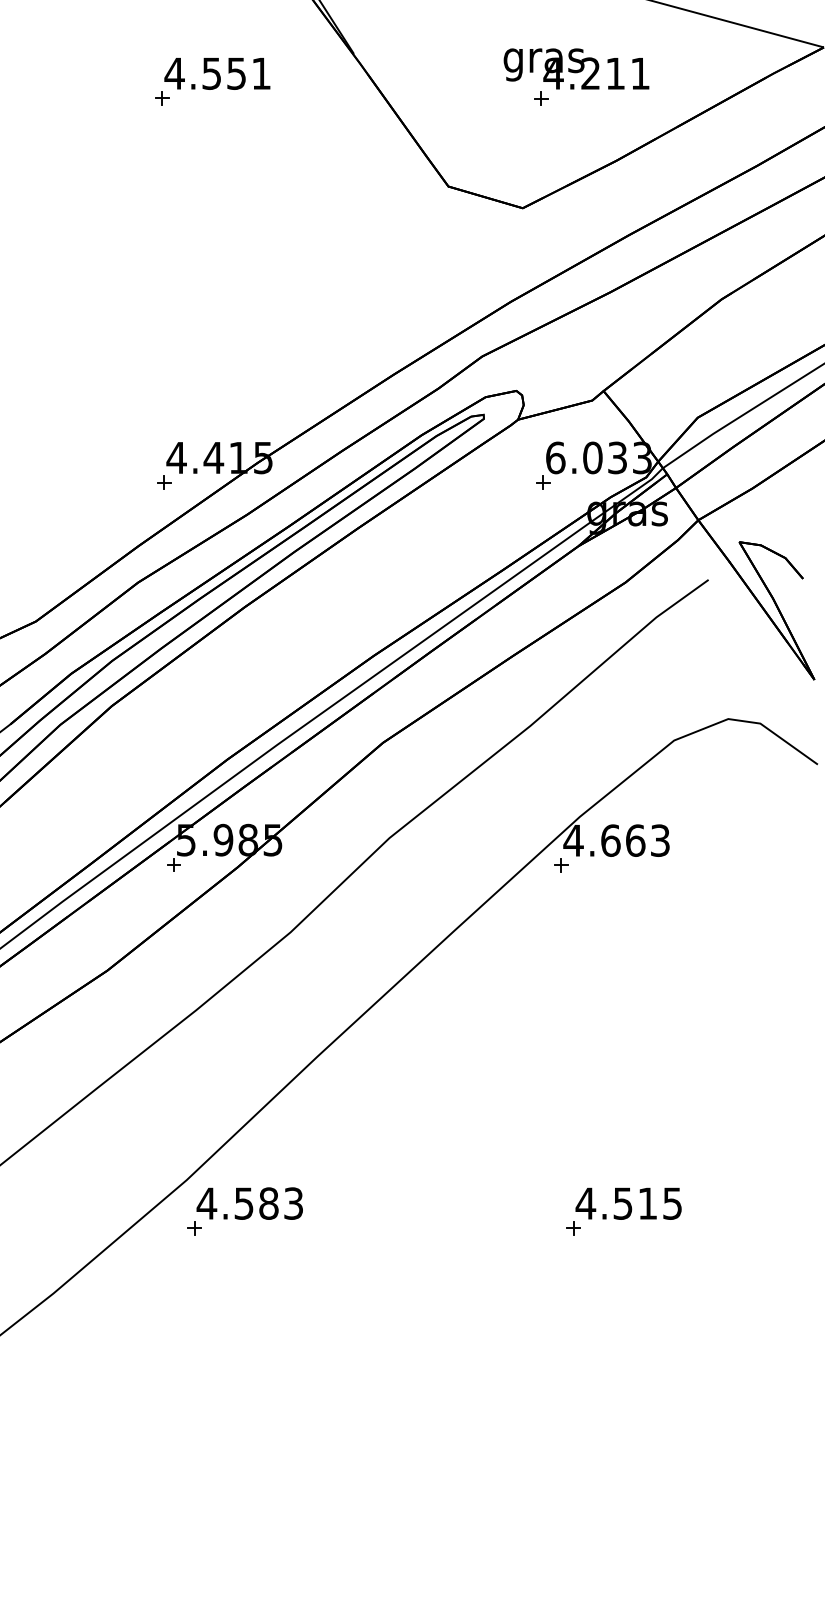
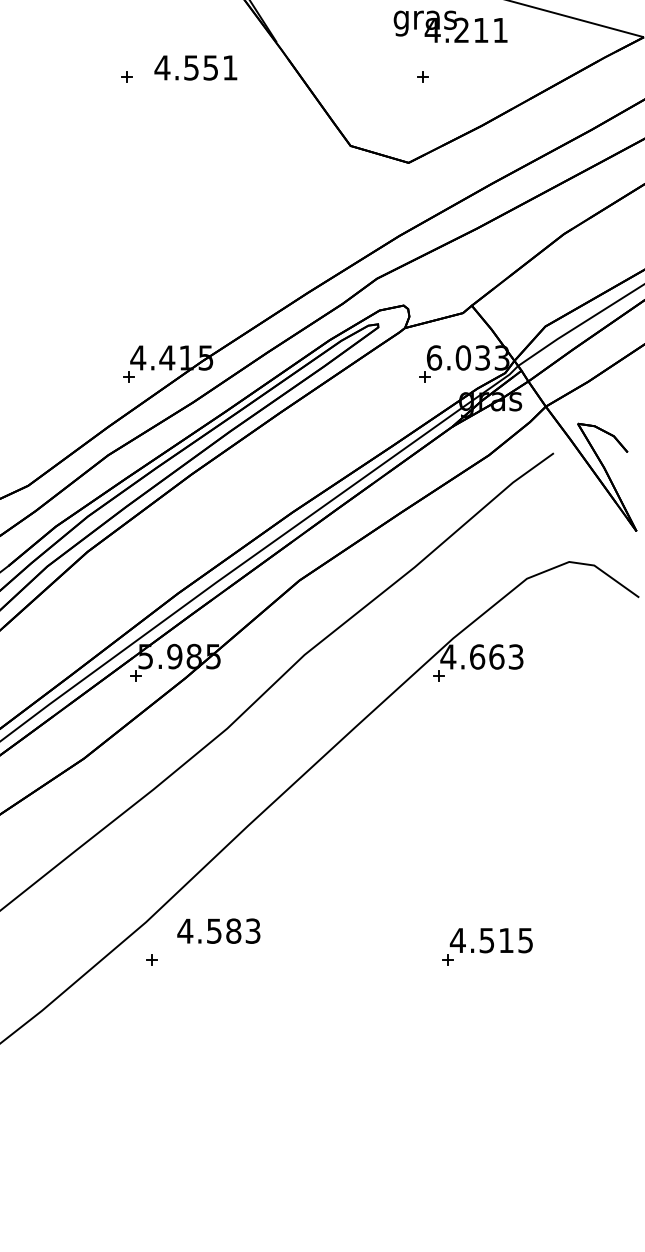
text: (576, 68) -> (450, 26), moved
text: (217, 73) -> (195, 67), moved
text: (249, 1203) -> (218, 931), moved

